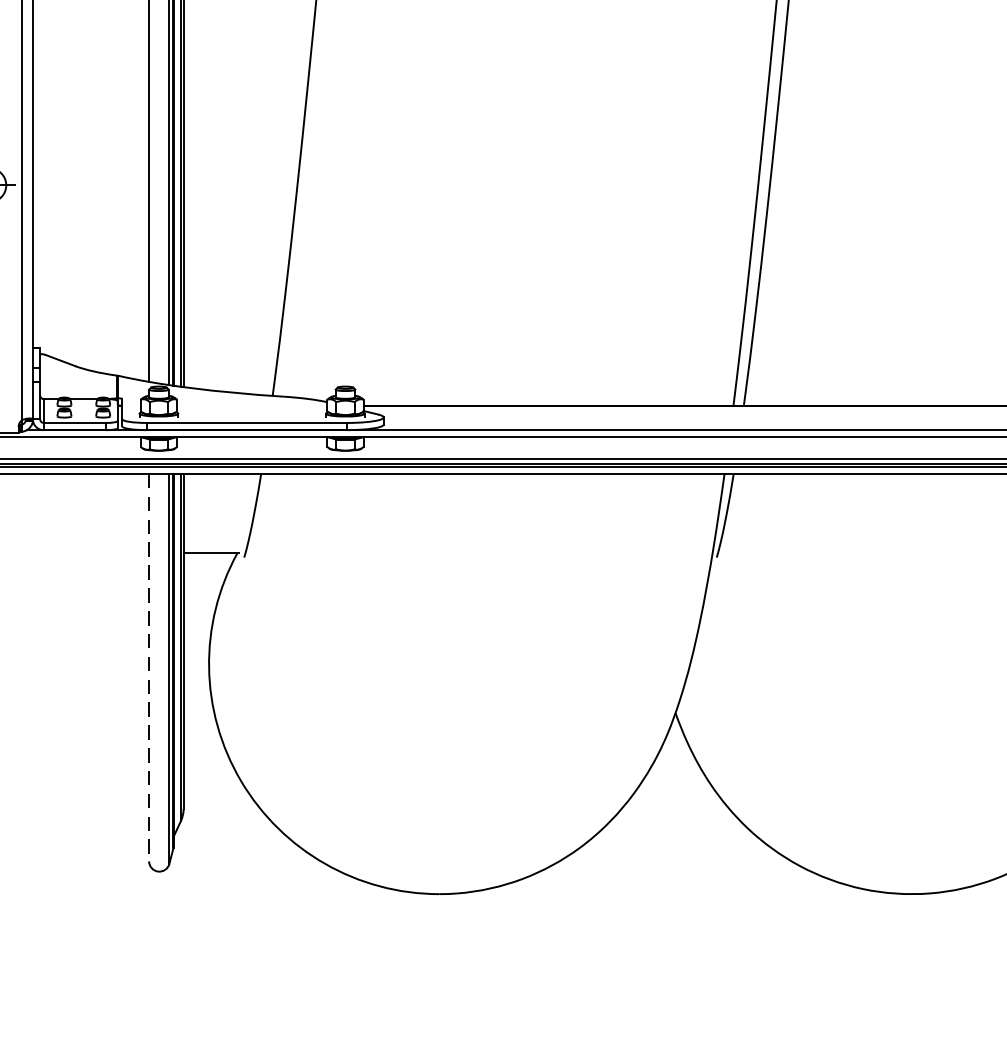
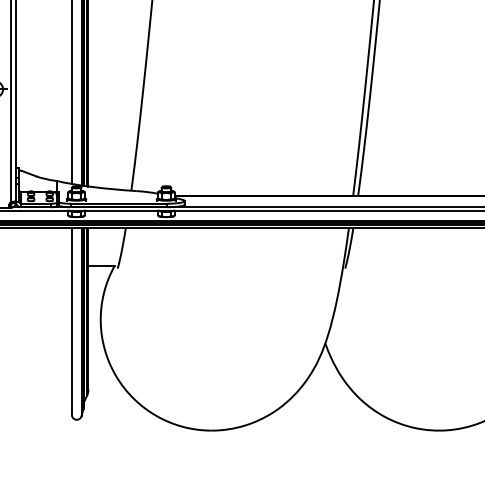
line: (148, 669) -> (71, 322), dashed -> solid

